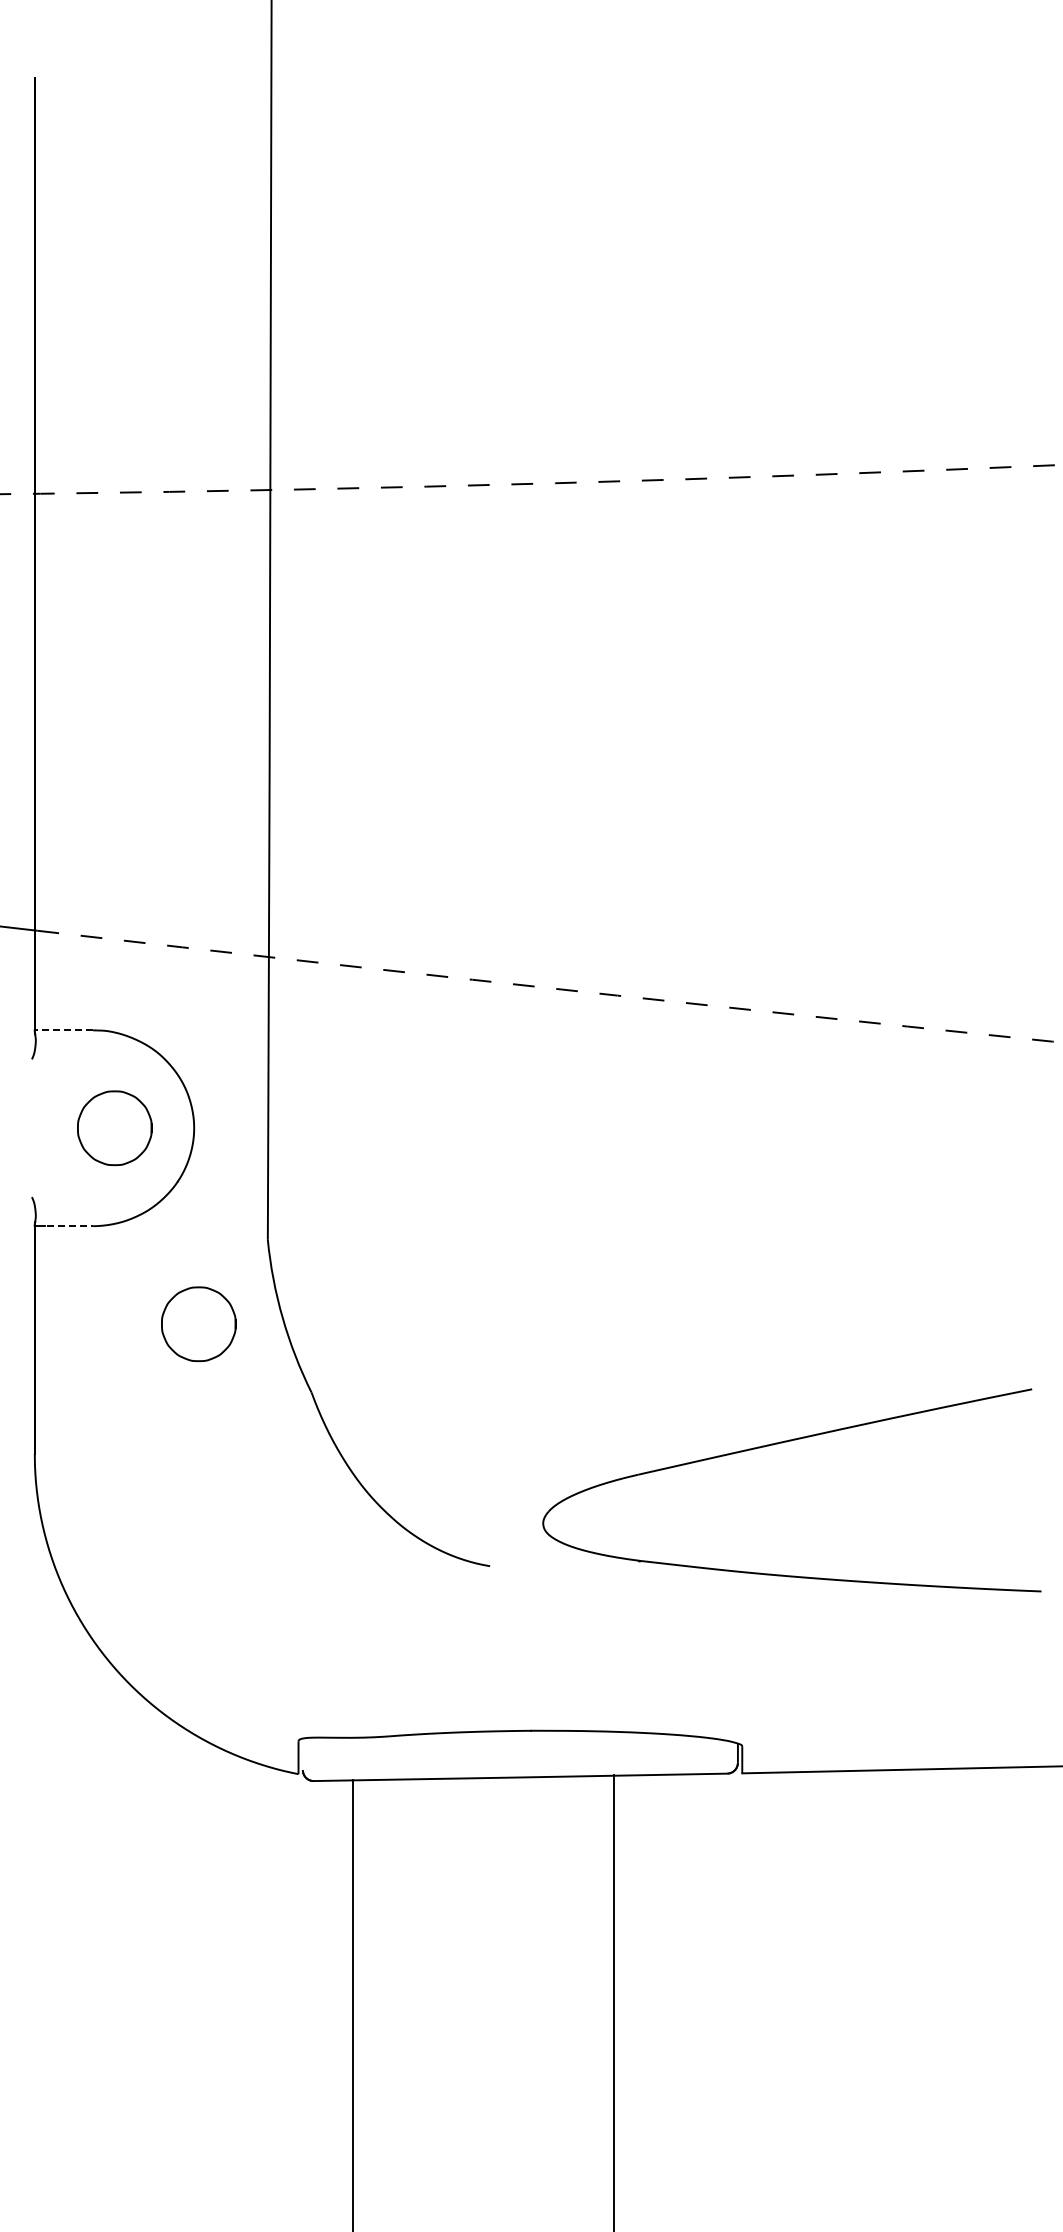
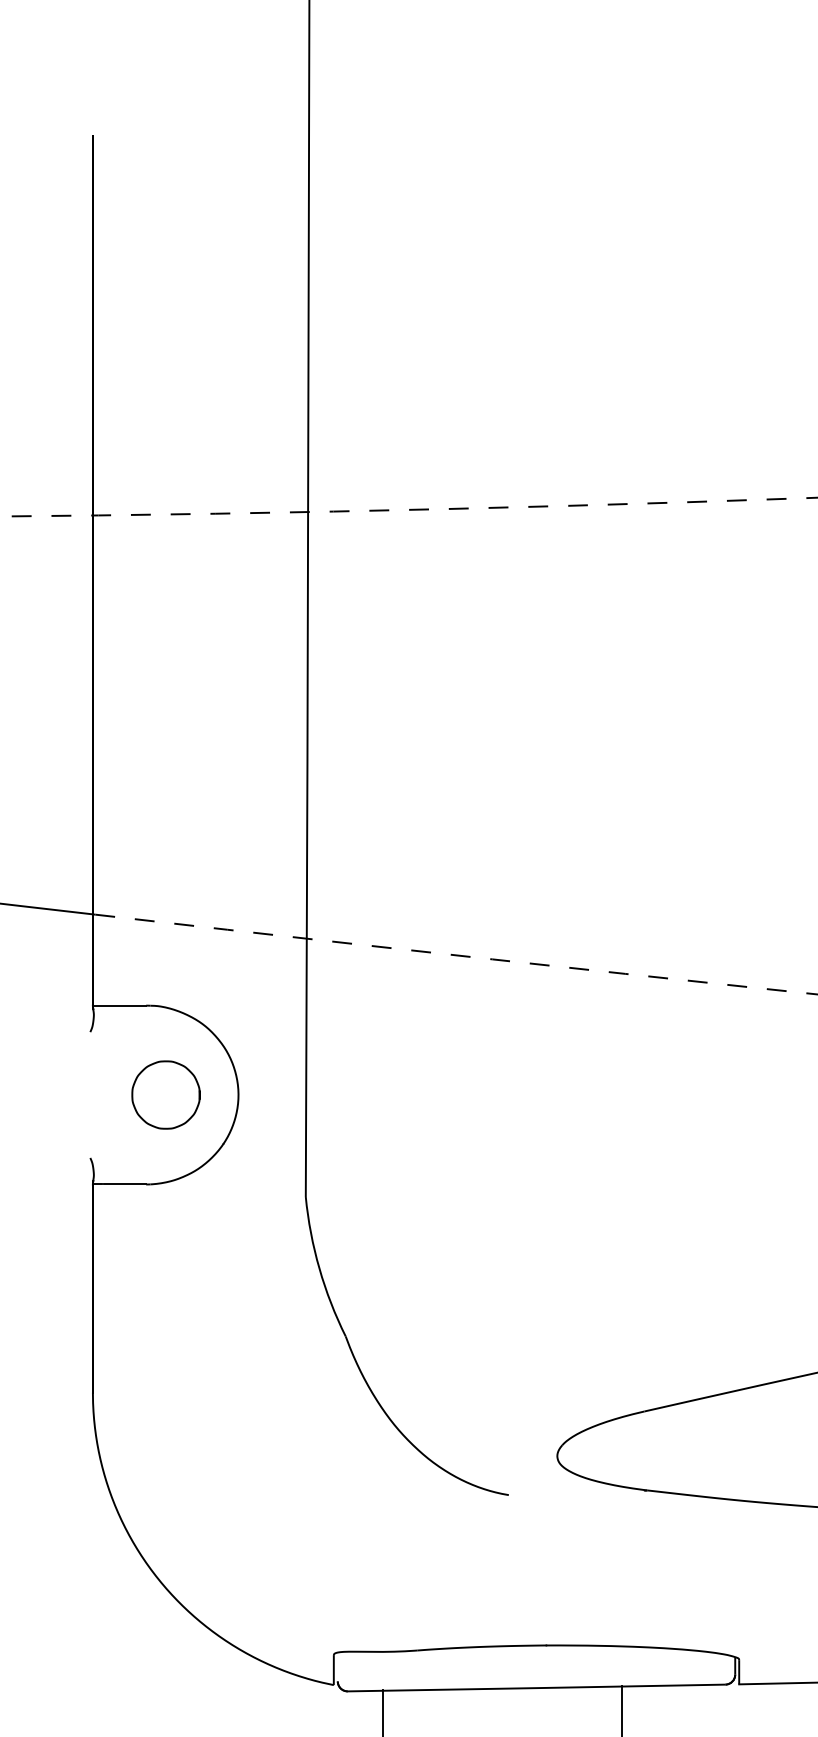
line: (63, 1030) -> (119, 1005), dashed -> solid
line: (70, 1226) -> (125, 1184), dashed -> solid
curve: (166, 1339) -> (213, 1288), removed

